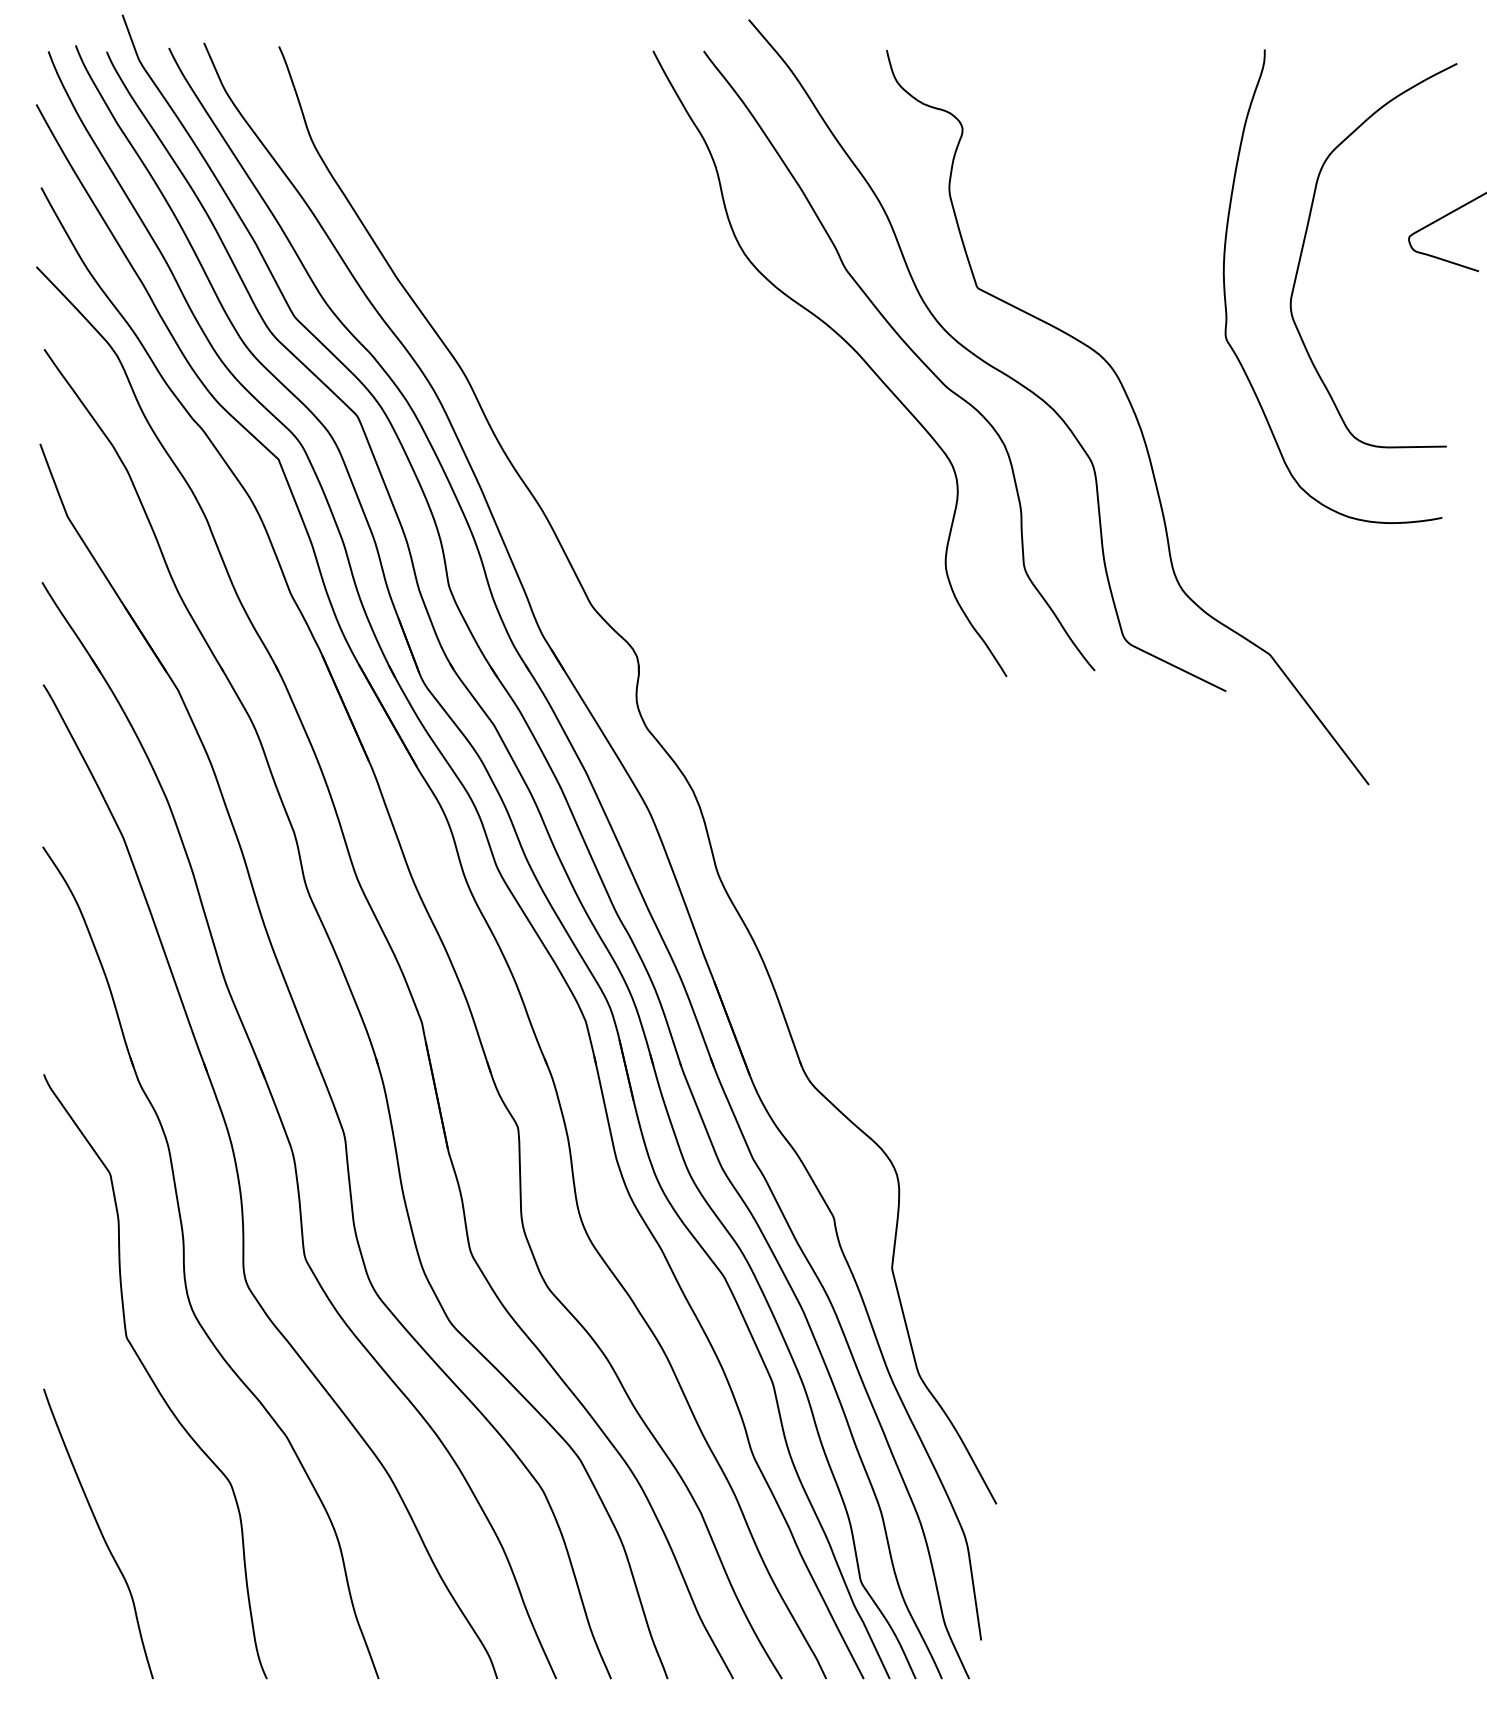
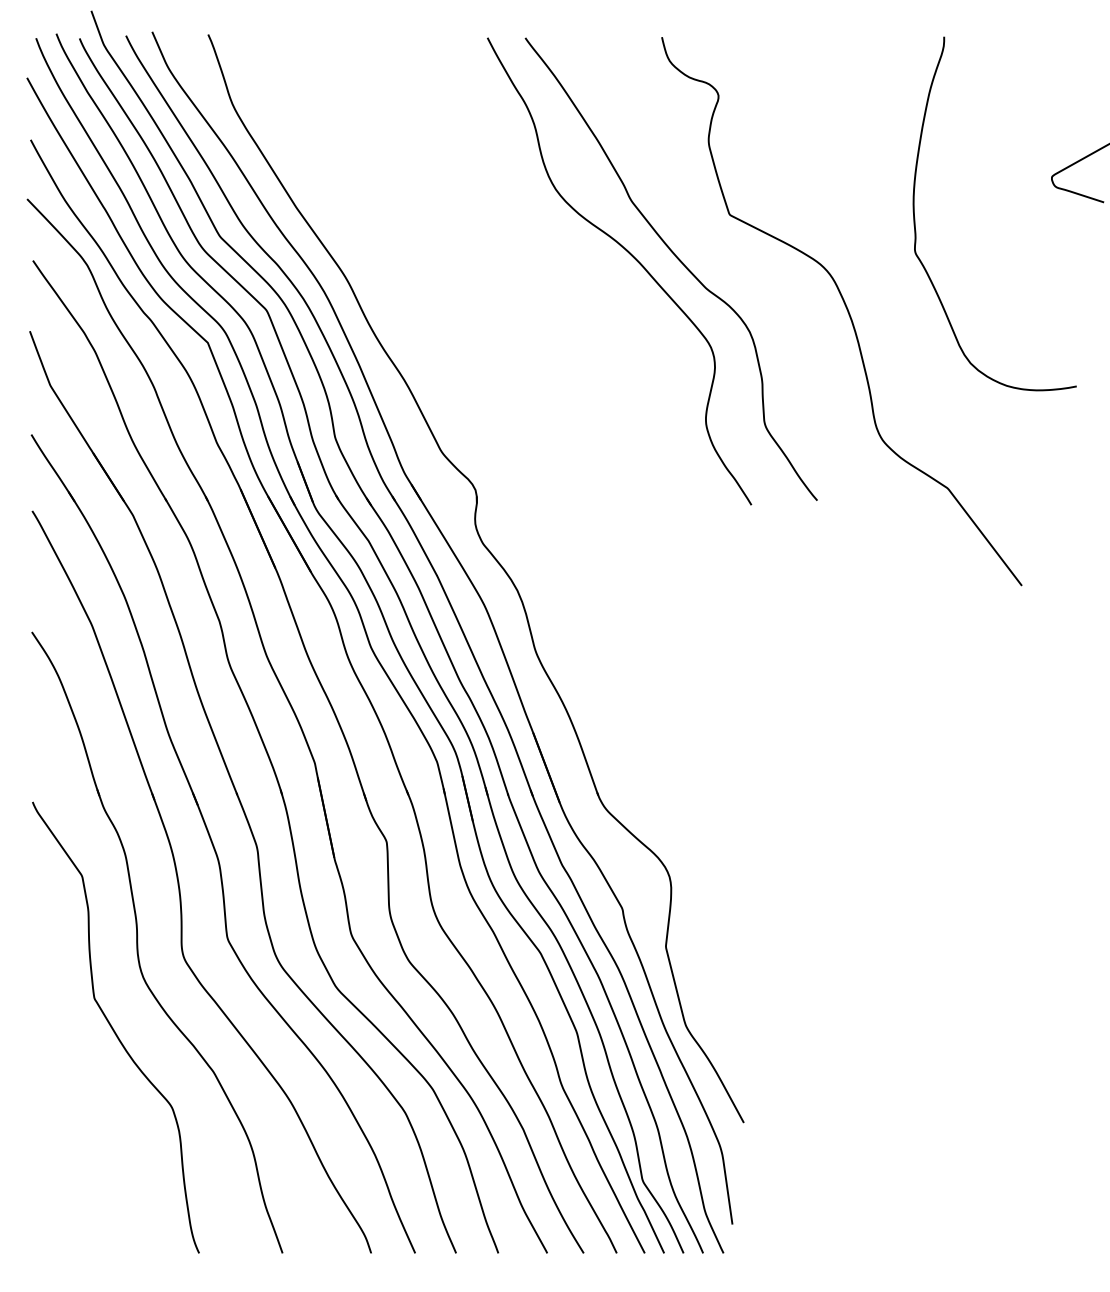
curve: (1305, 240) -> (974, 179), removed
curve: (983, 359) -> (734, 268), removed
curve: (100, 1533) -> (74, 1144), removed

